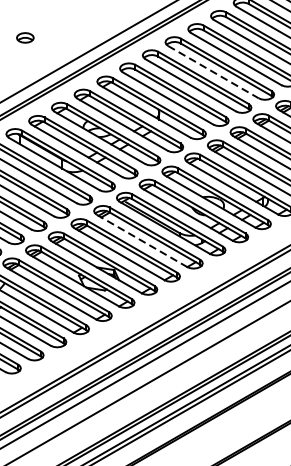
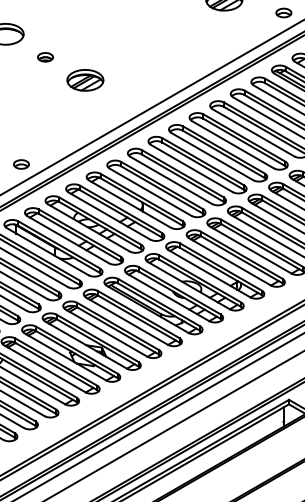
part: (25, 37) -> (21, 164), moved
line: (214, 72) -> (192, 168), dashed -> solid
line: (142, 241) -> (127, 321), dashed -> solid

